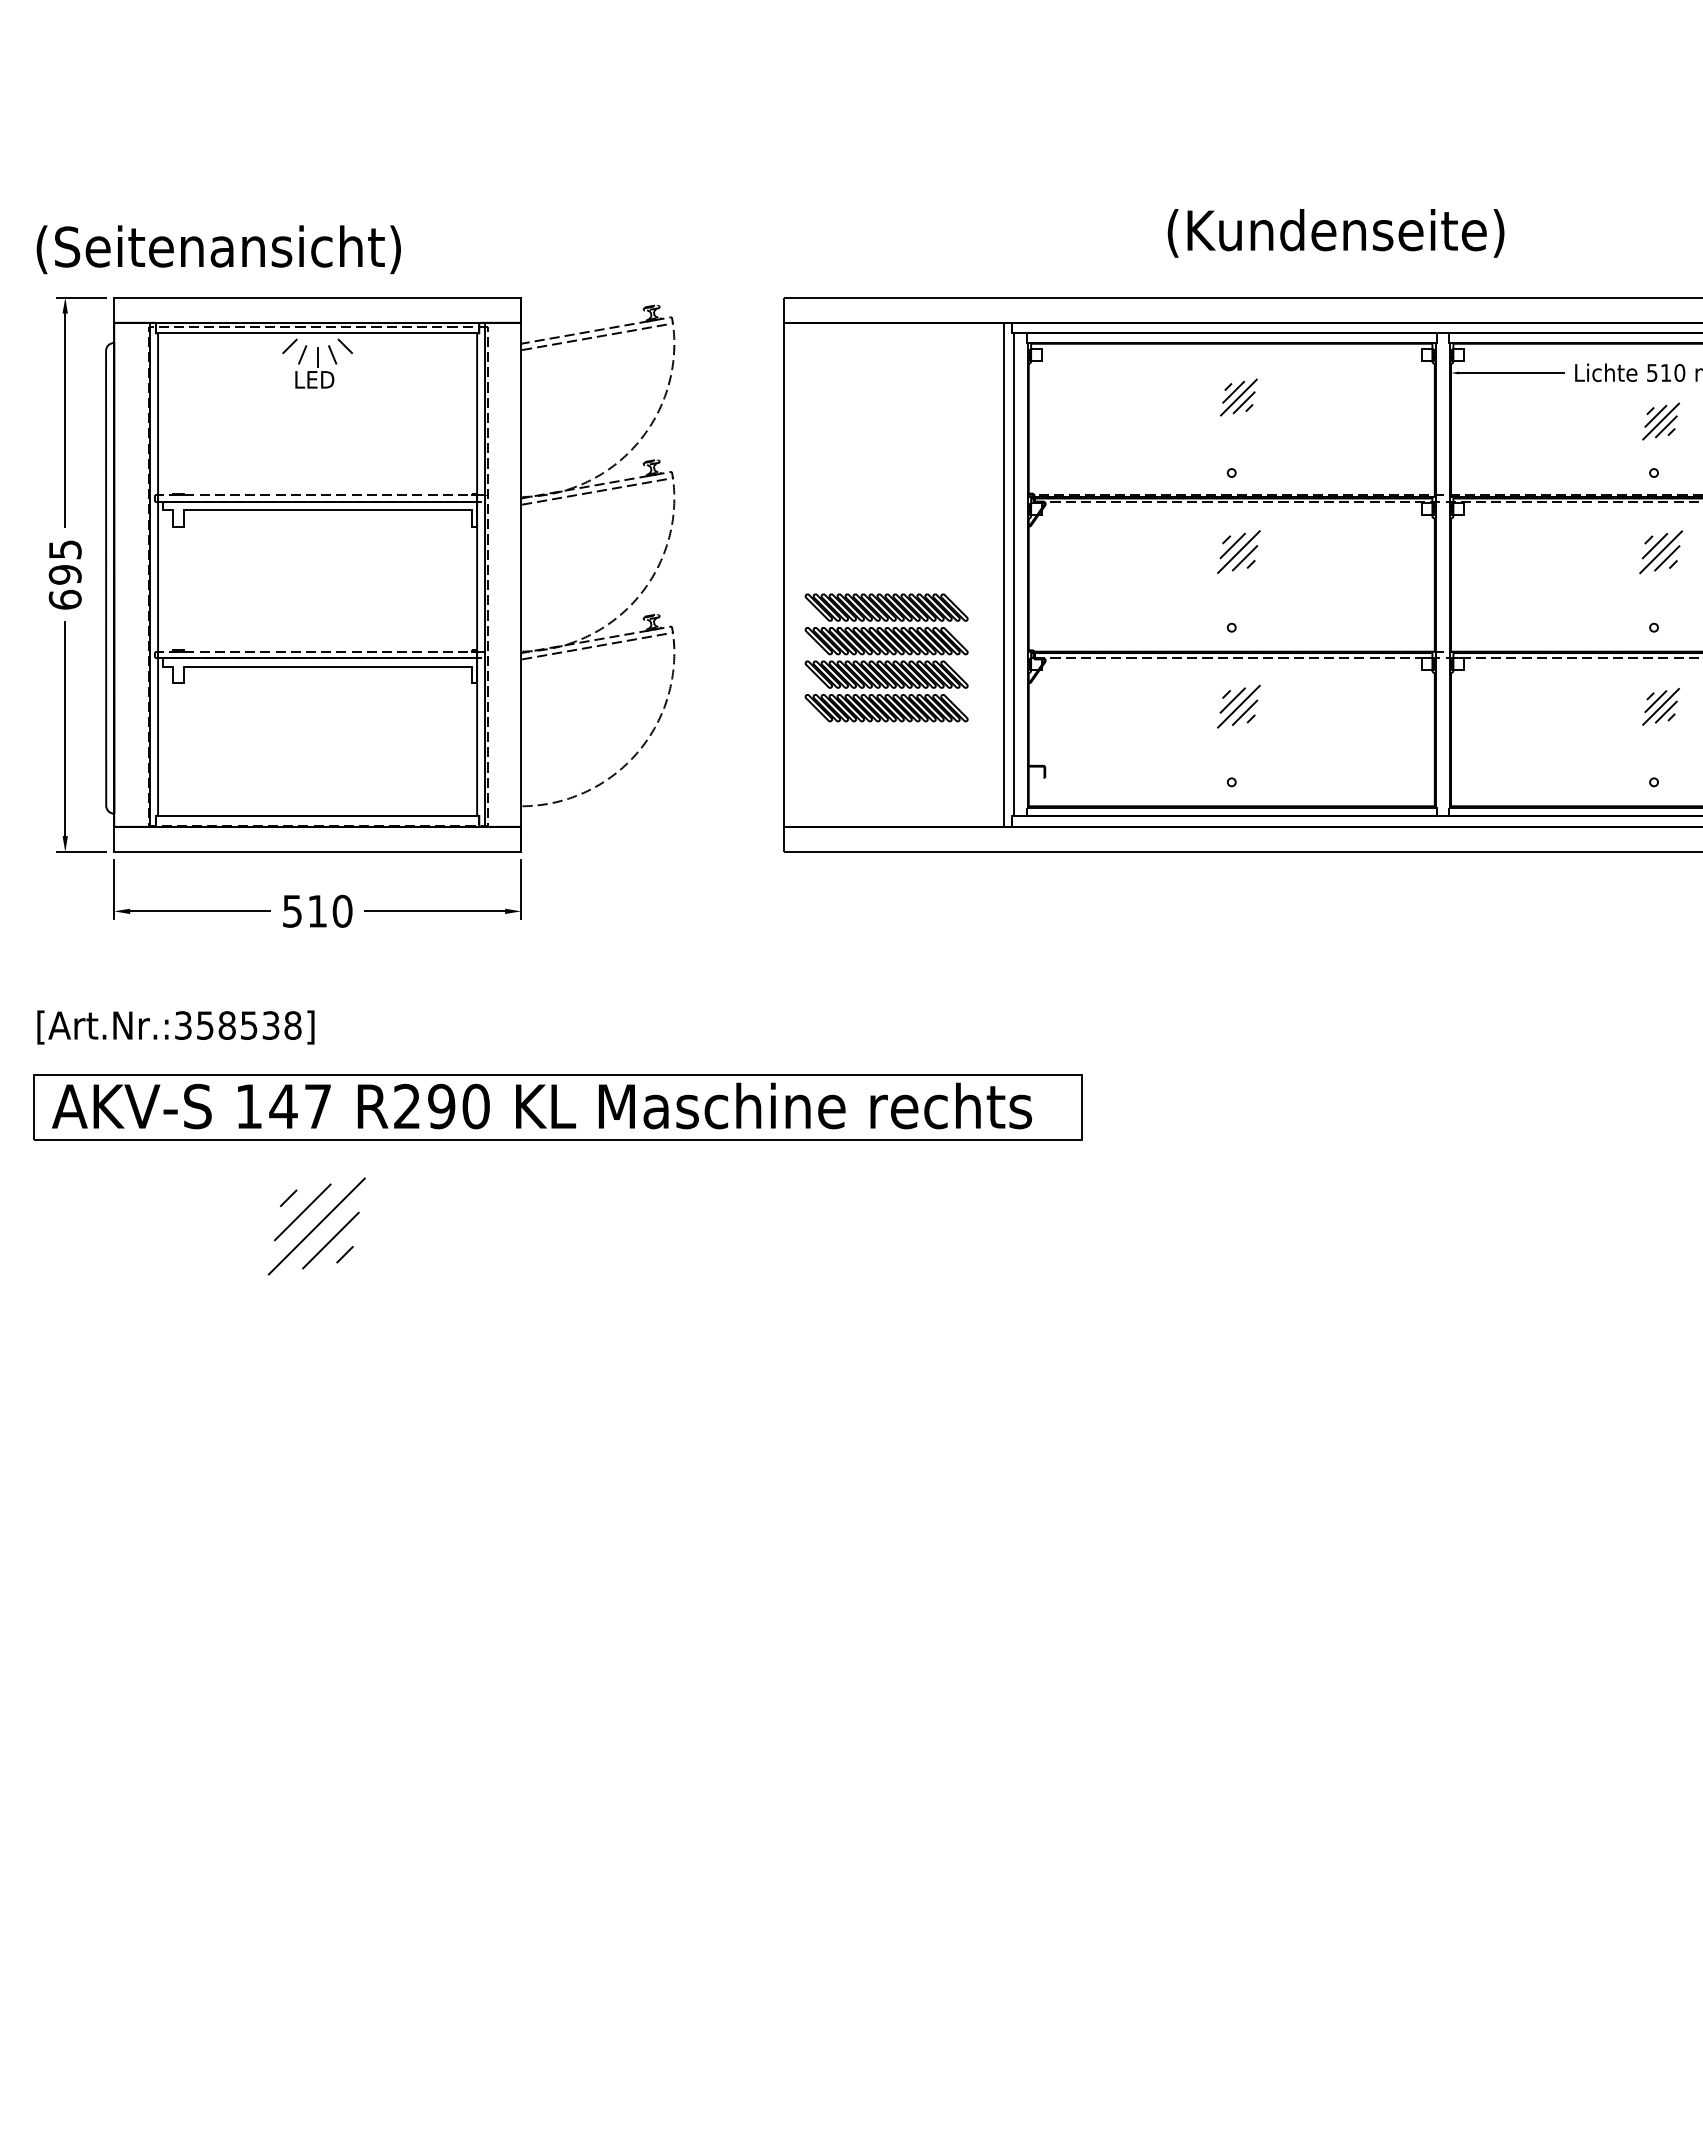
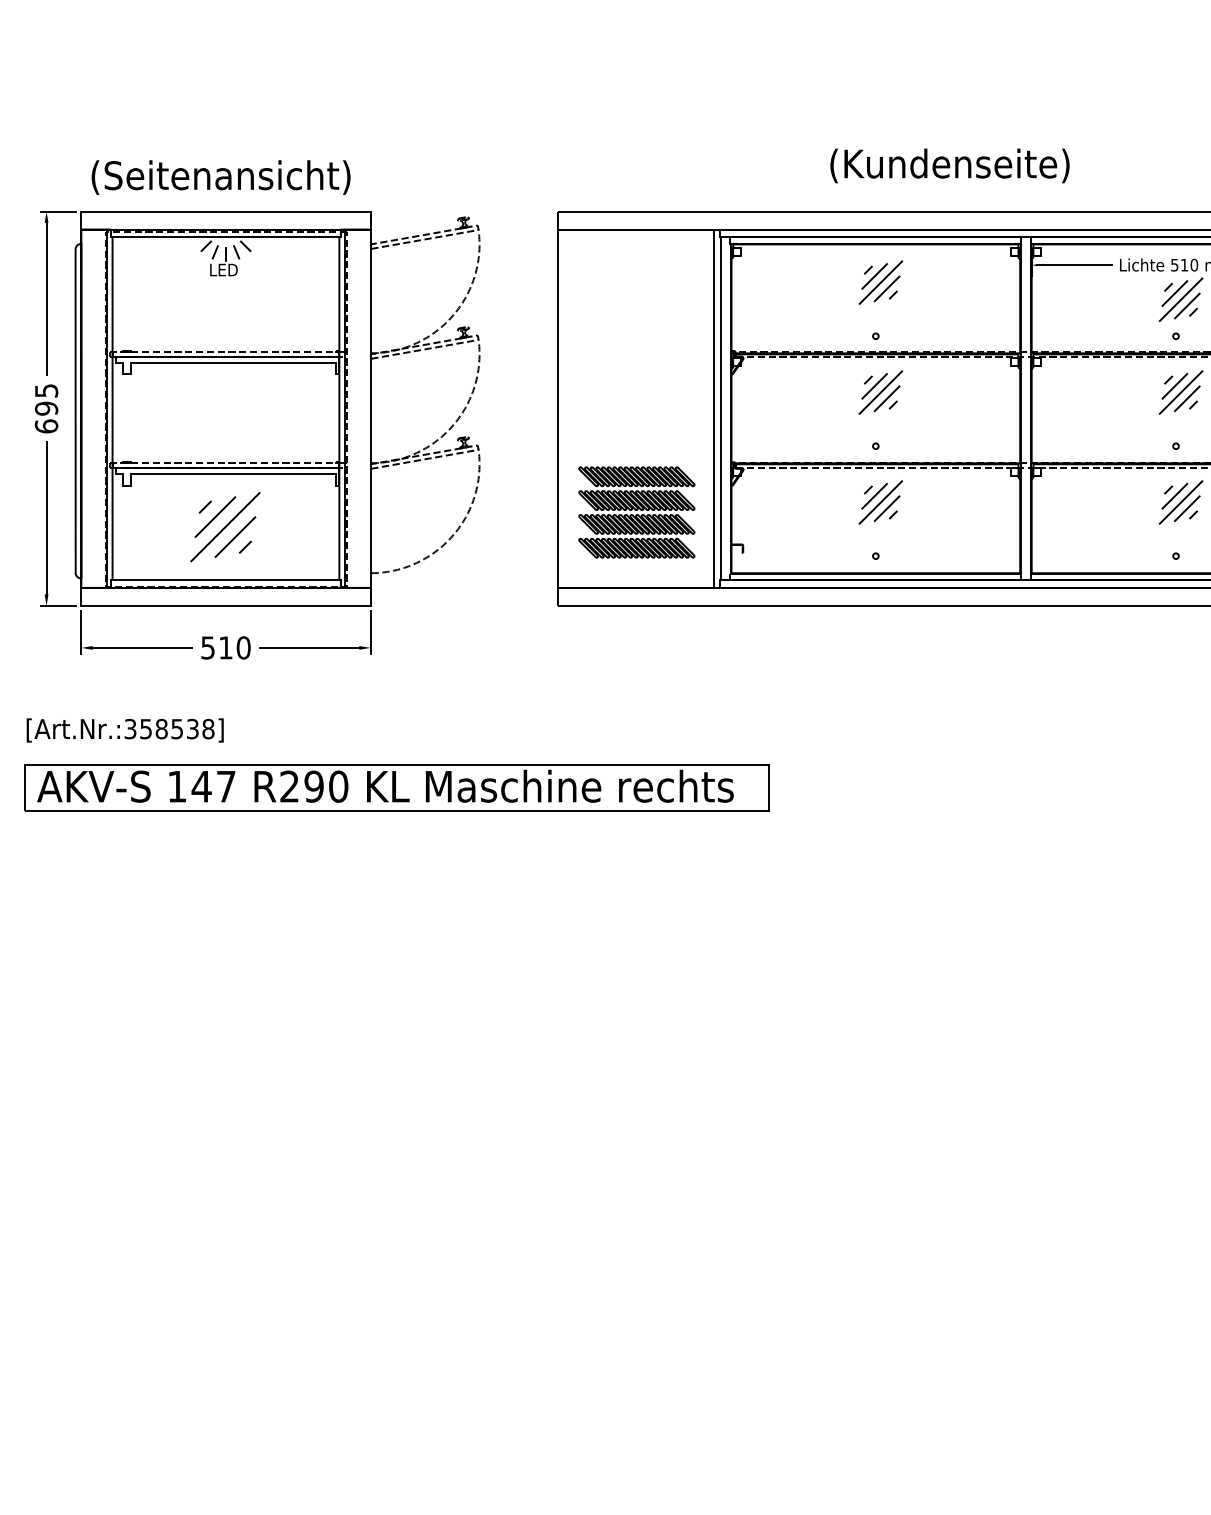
text: (218, 249) -> (220, 177), moved
part: (1238, 397) -> (880, 282), size x1.67
part: (1660, 421) -> (1180, 299), size x1.67
part: (1238, 551) -> (880, 392), size x1.43
part: (1660, 552) -> (1180, 392), size x1.43
part: (886, 657) -> (636, 512), moved
part: (1238, 706) -> (880, 502), size x1.43
part: (1660, 706) -> (1180, 502), size x1.67
part: (316, 1226) -> (225, 527), moved

